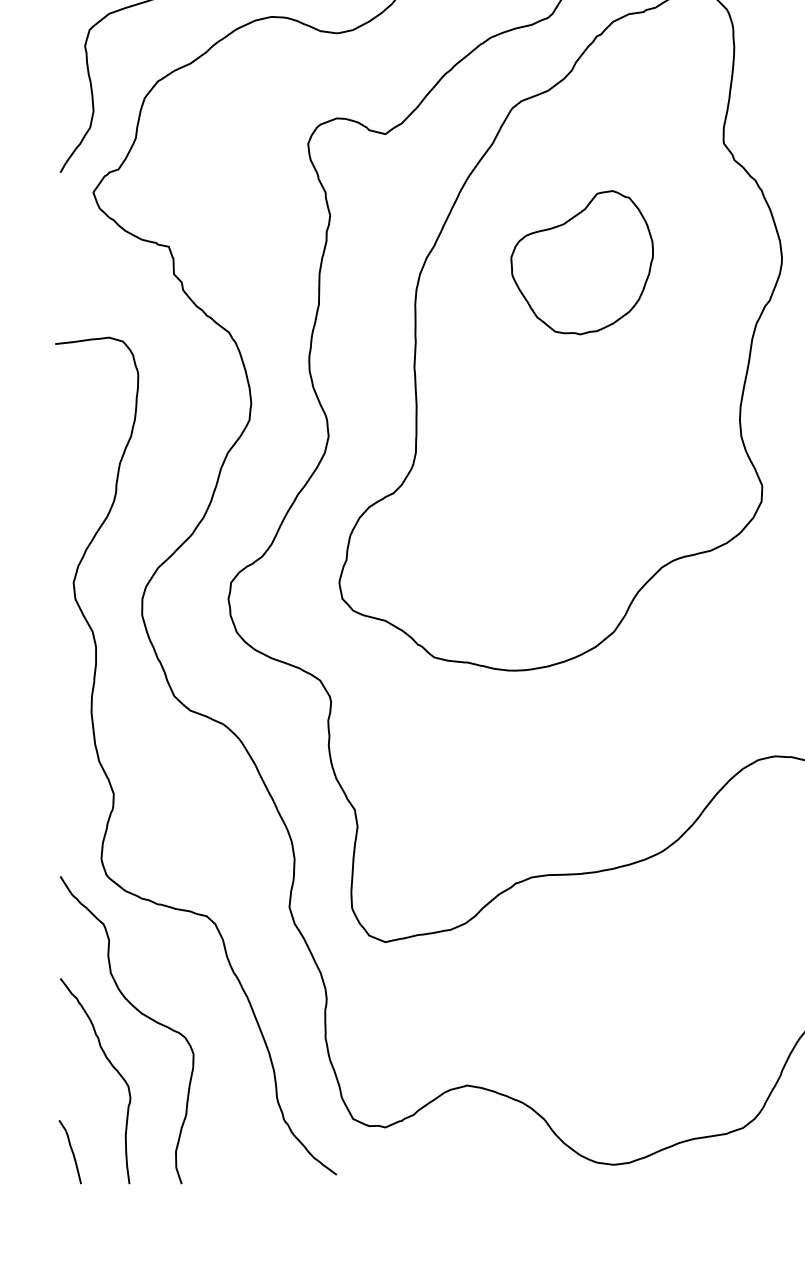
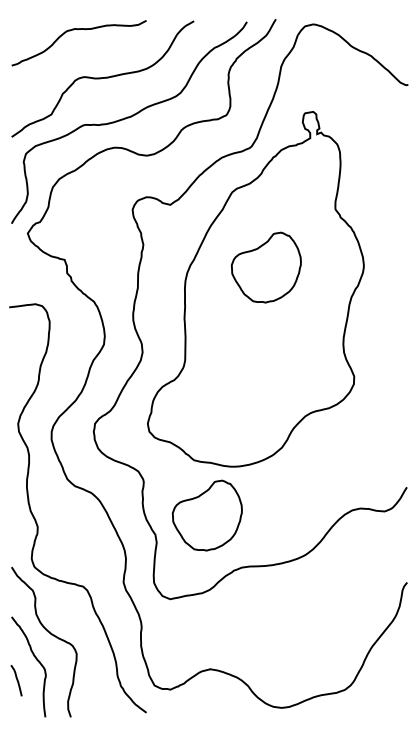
part: (459, 770) -> (206, 515), added
curve: (70, 1151) -> (16, 680), moved

